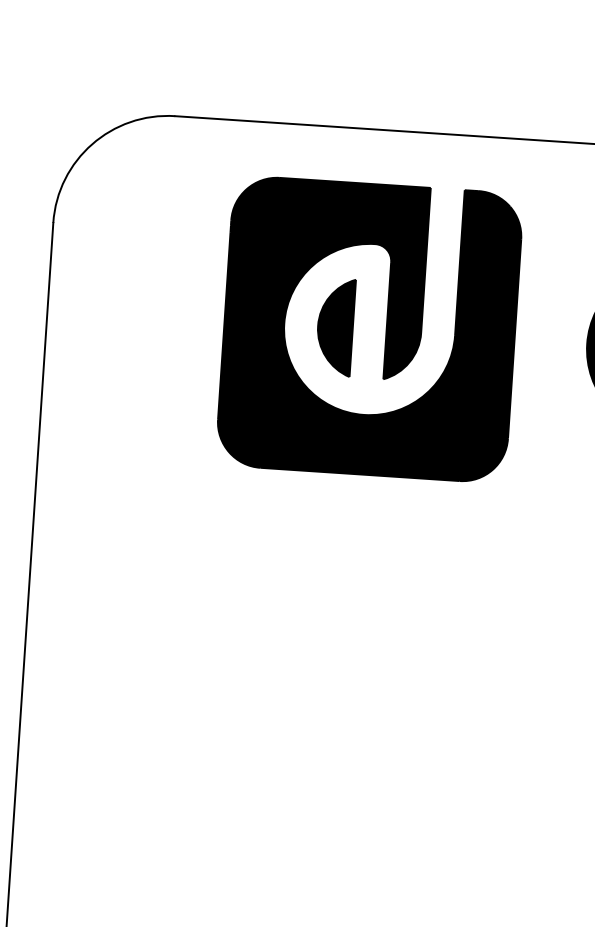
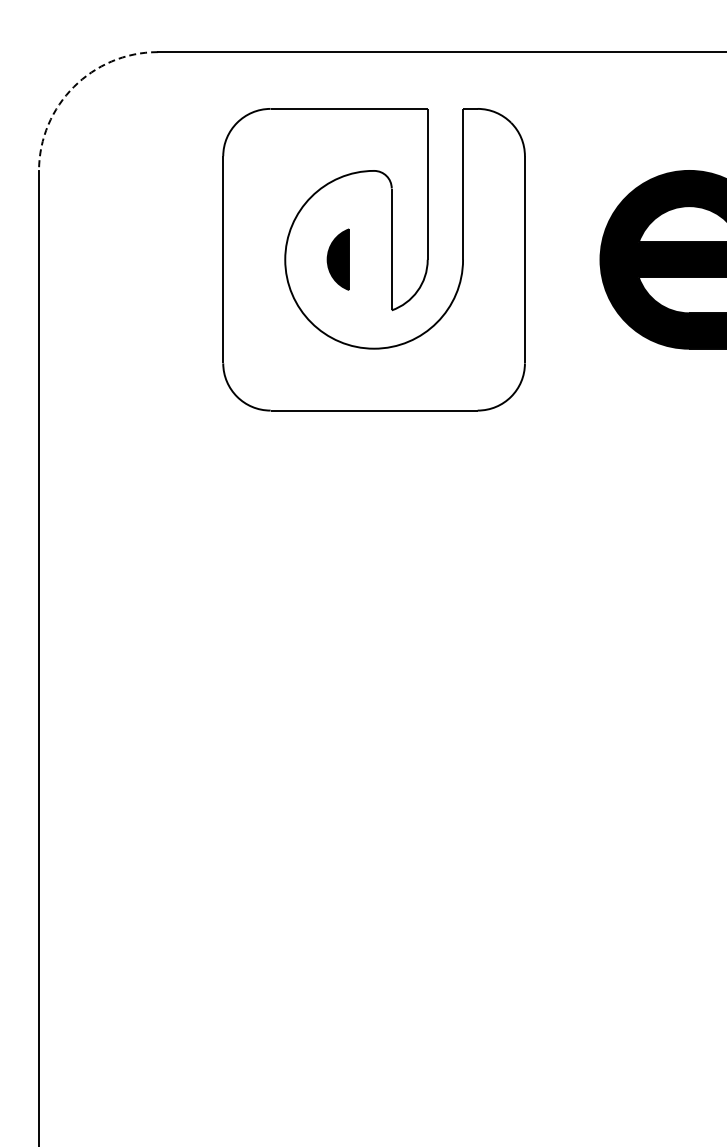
arc: (91, 143) -> (73, 86), solid -> dashed
part: (335, 326) -> (338, 259), size x0.6
fill: (369, 329) -> (373, 259), removed

